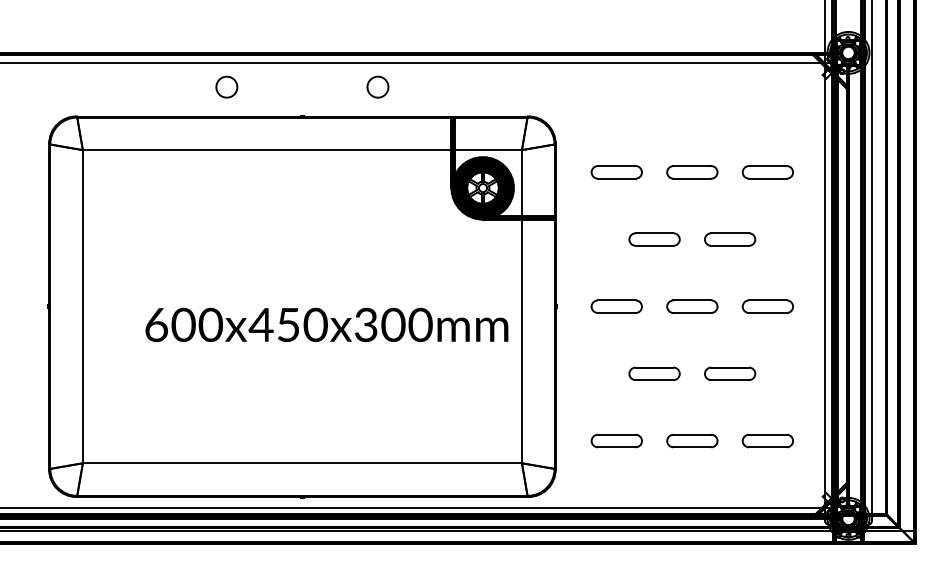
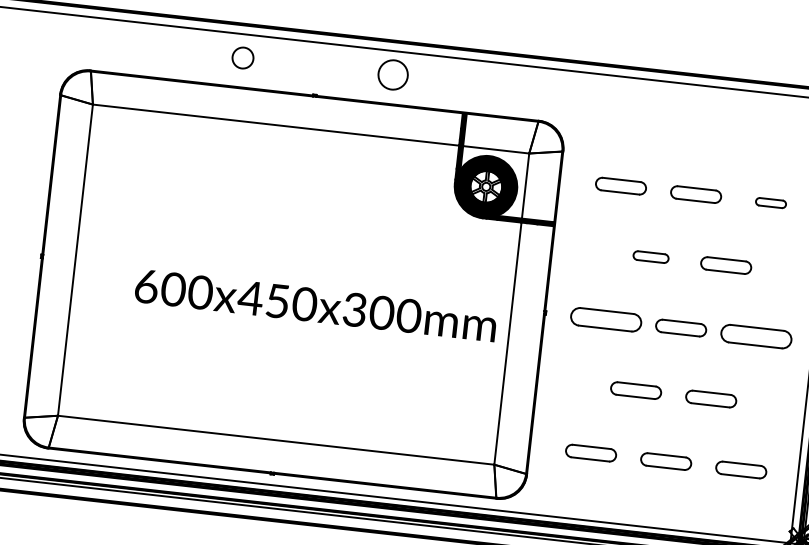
circle: (377, 86) -> (392, 74), size x1.4
part: (767, 172) -> (770, 203), size x0.6
part: (654, 239) -> (651, 257), size x0.7
part: (616, 306) -> (605, 319), size x1.4
part: (767, 306) -> (755, 336), size x1.4

